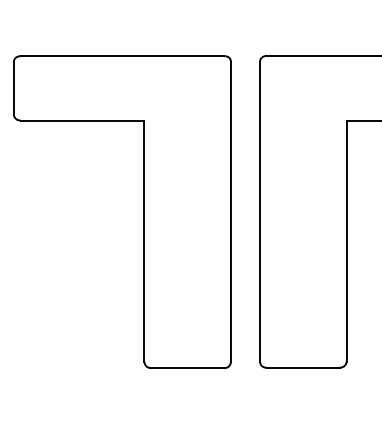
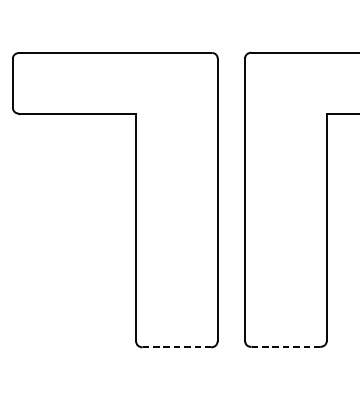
line: (303, 367) -> (286, 346), solid -> dashed
line: (188, 368) -> (177, 347), solid -> dashed

